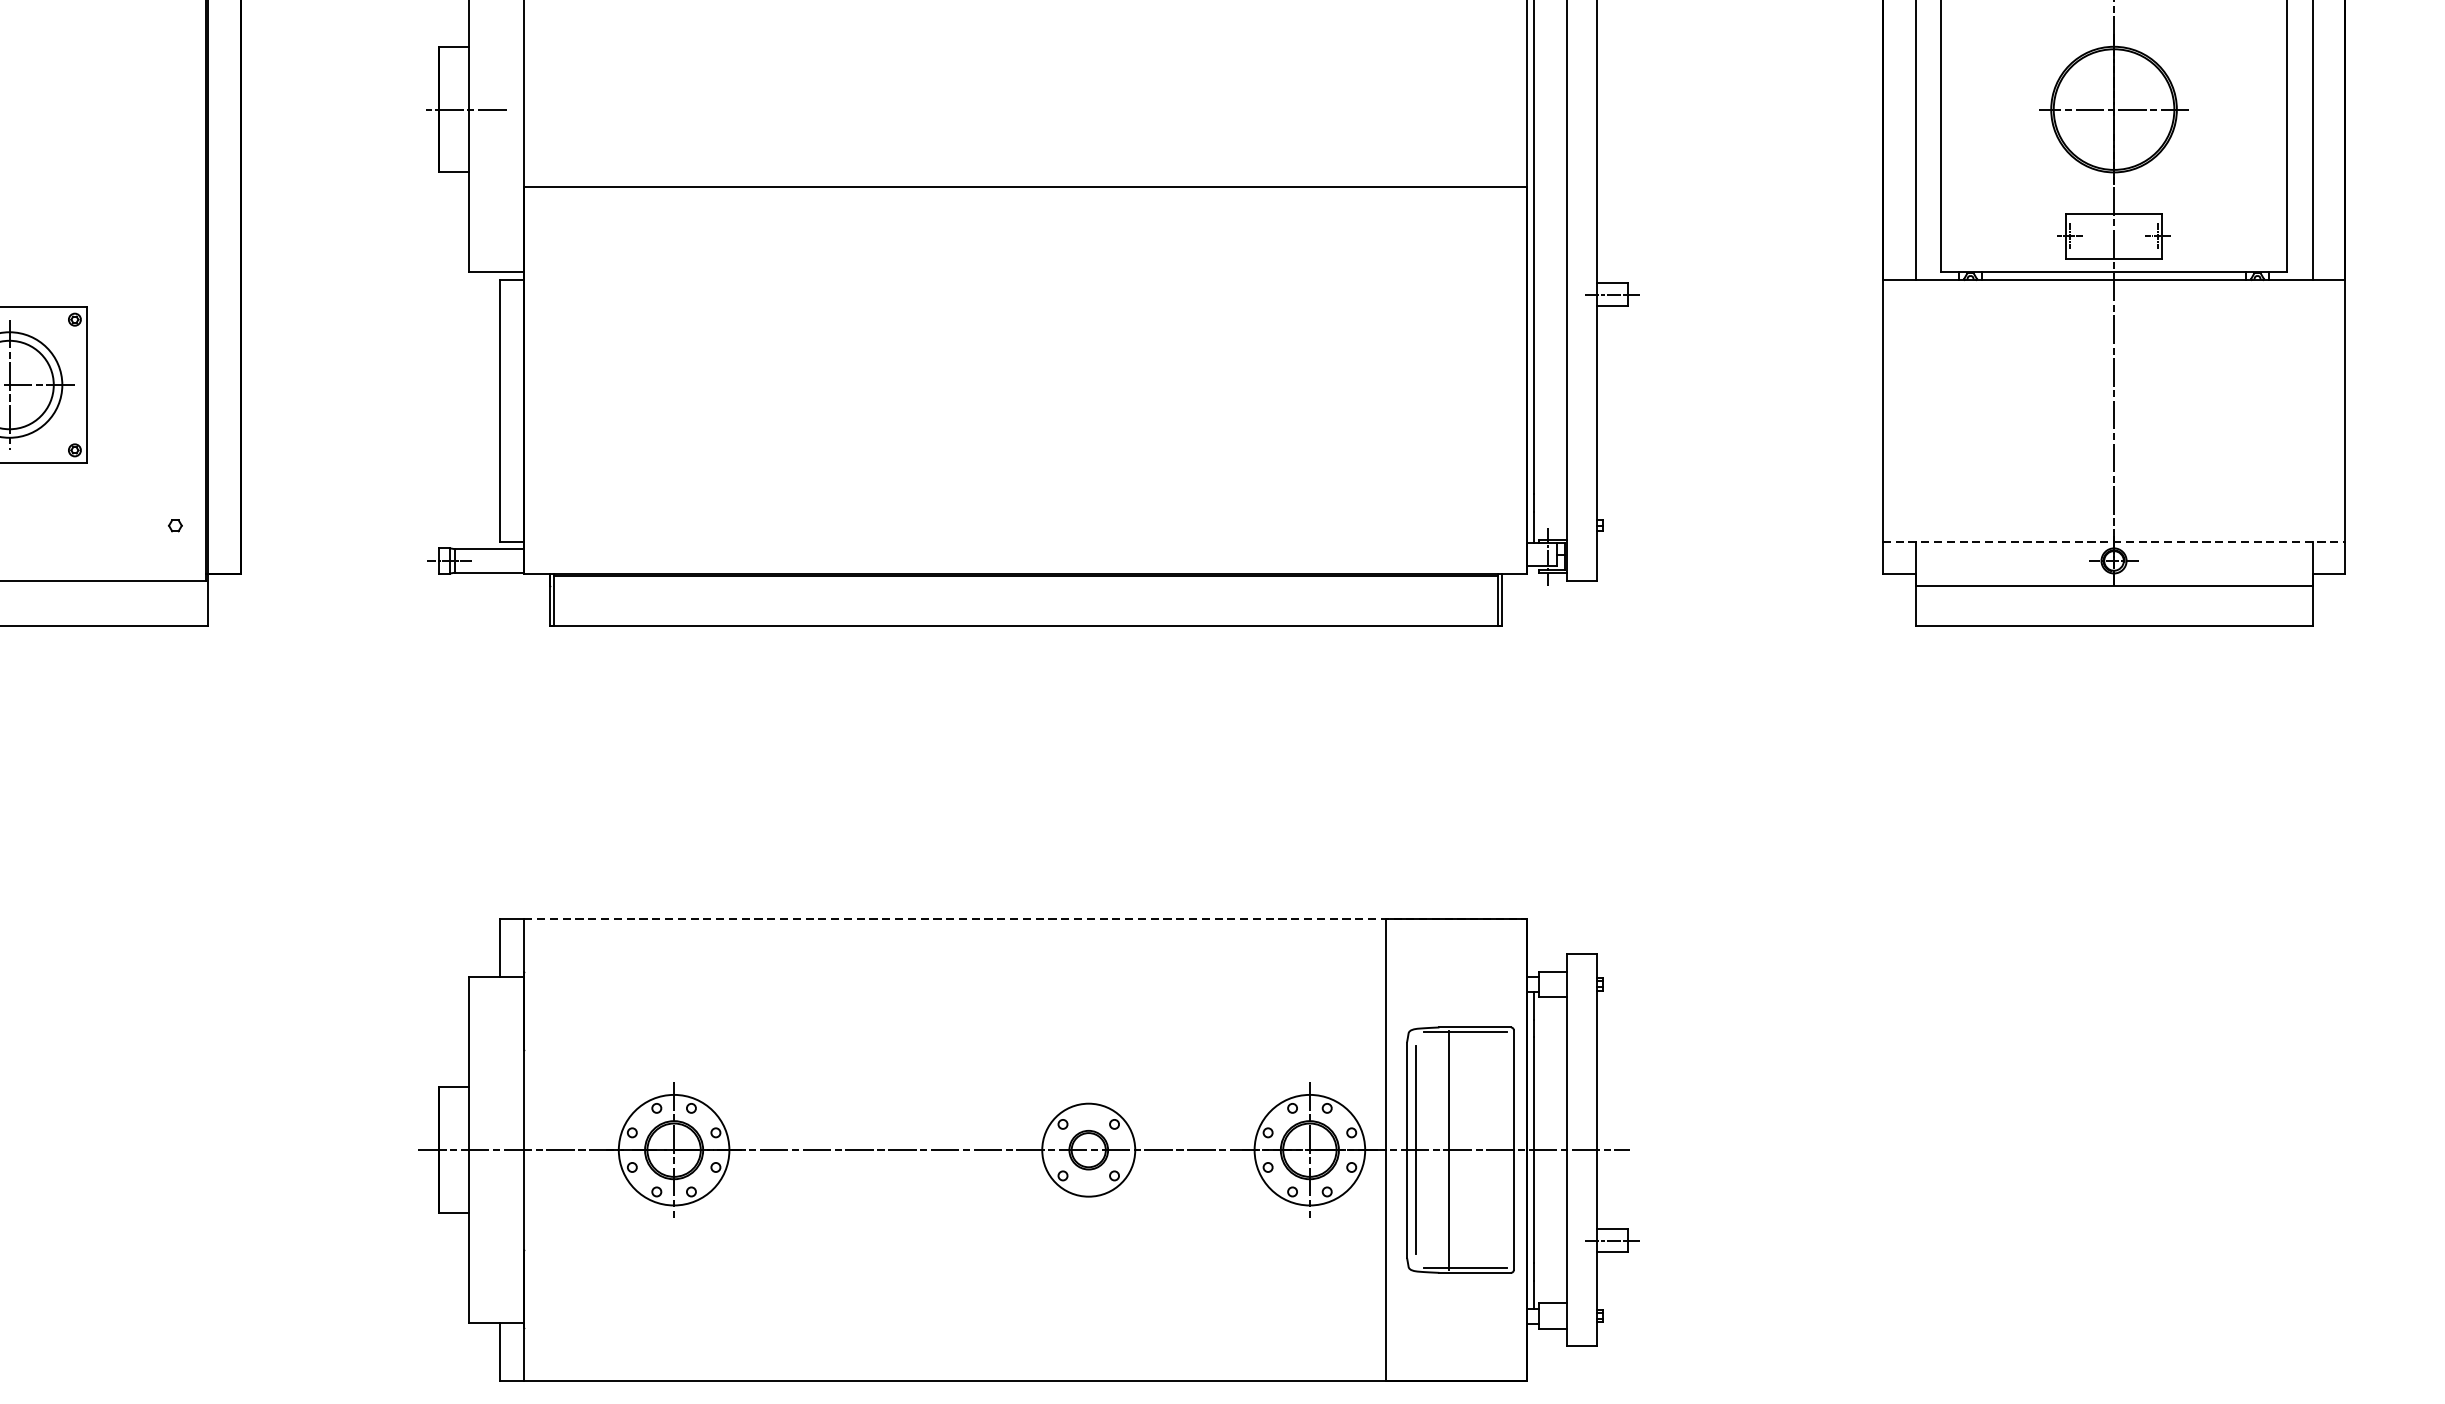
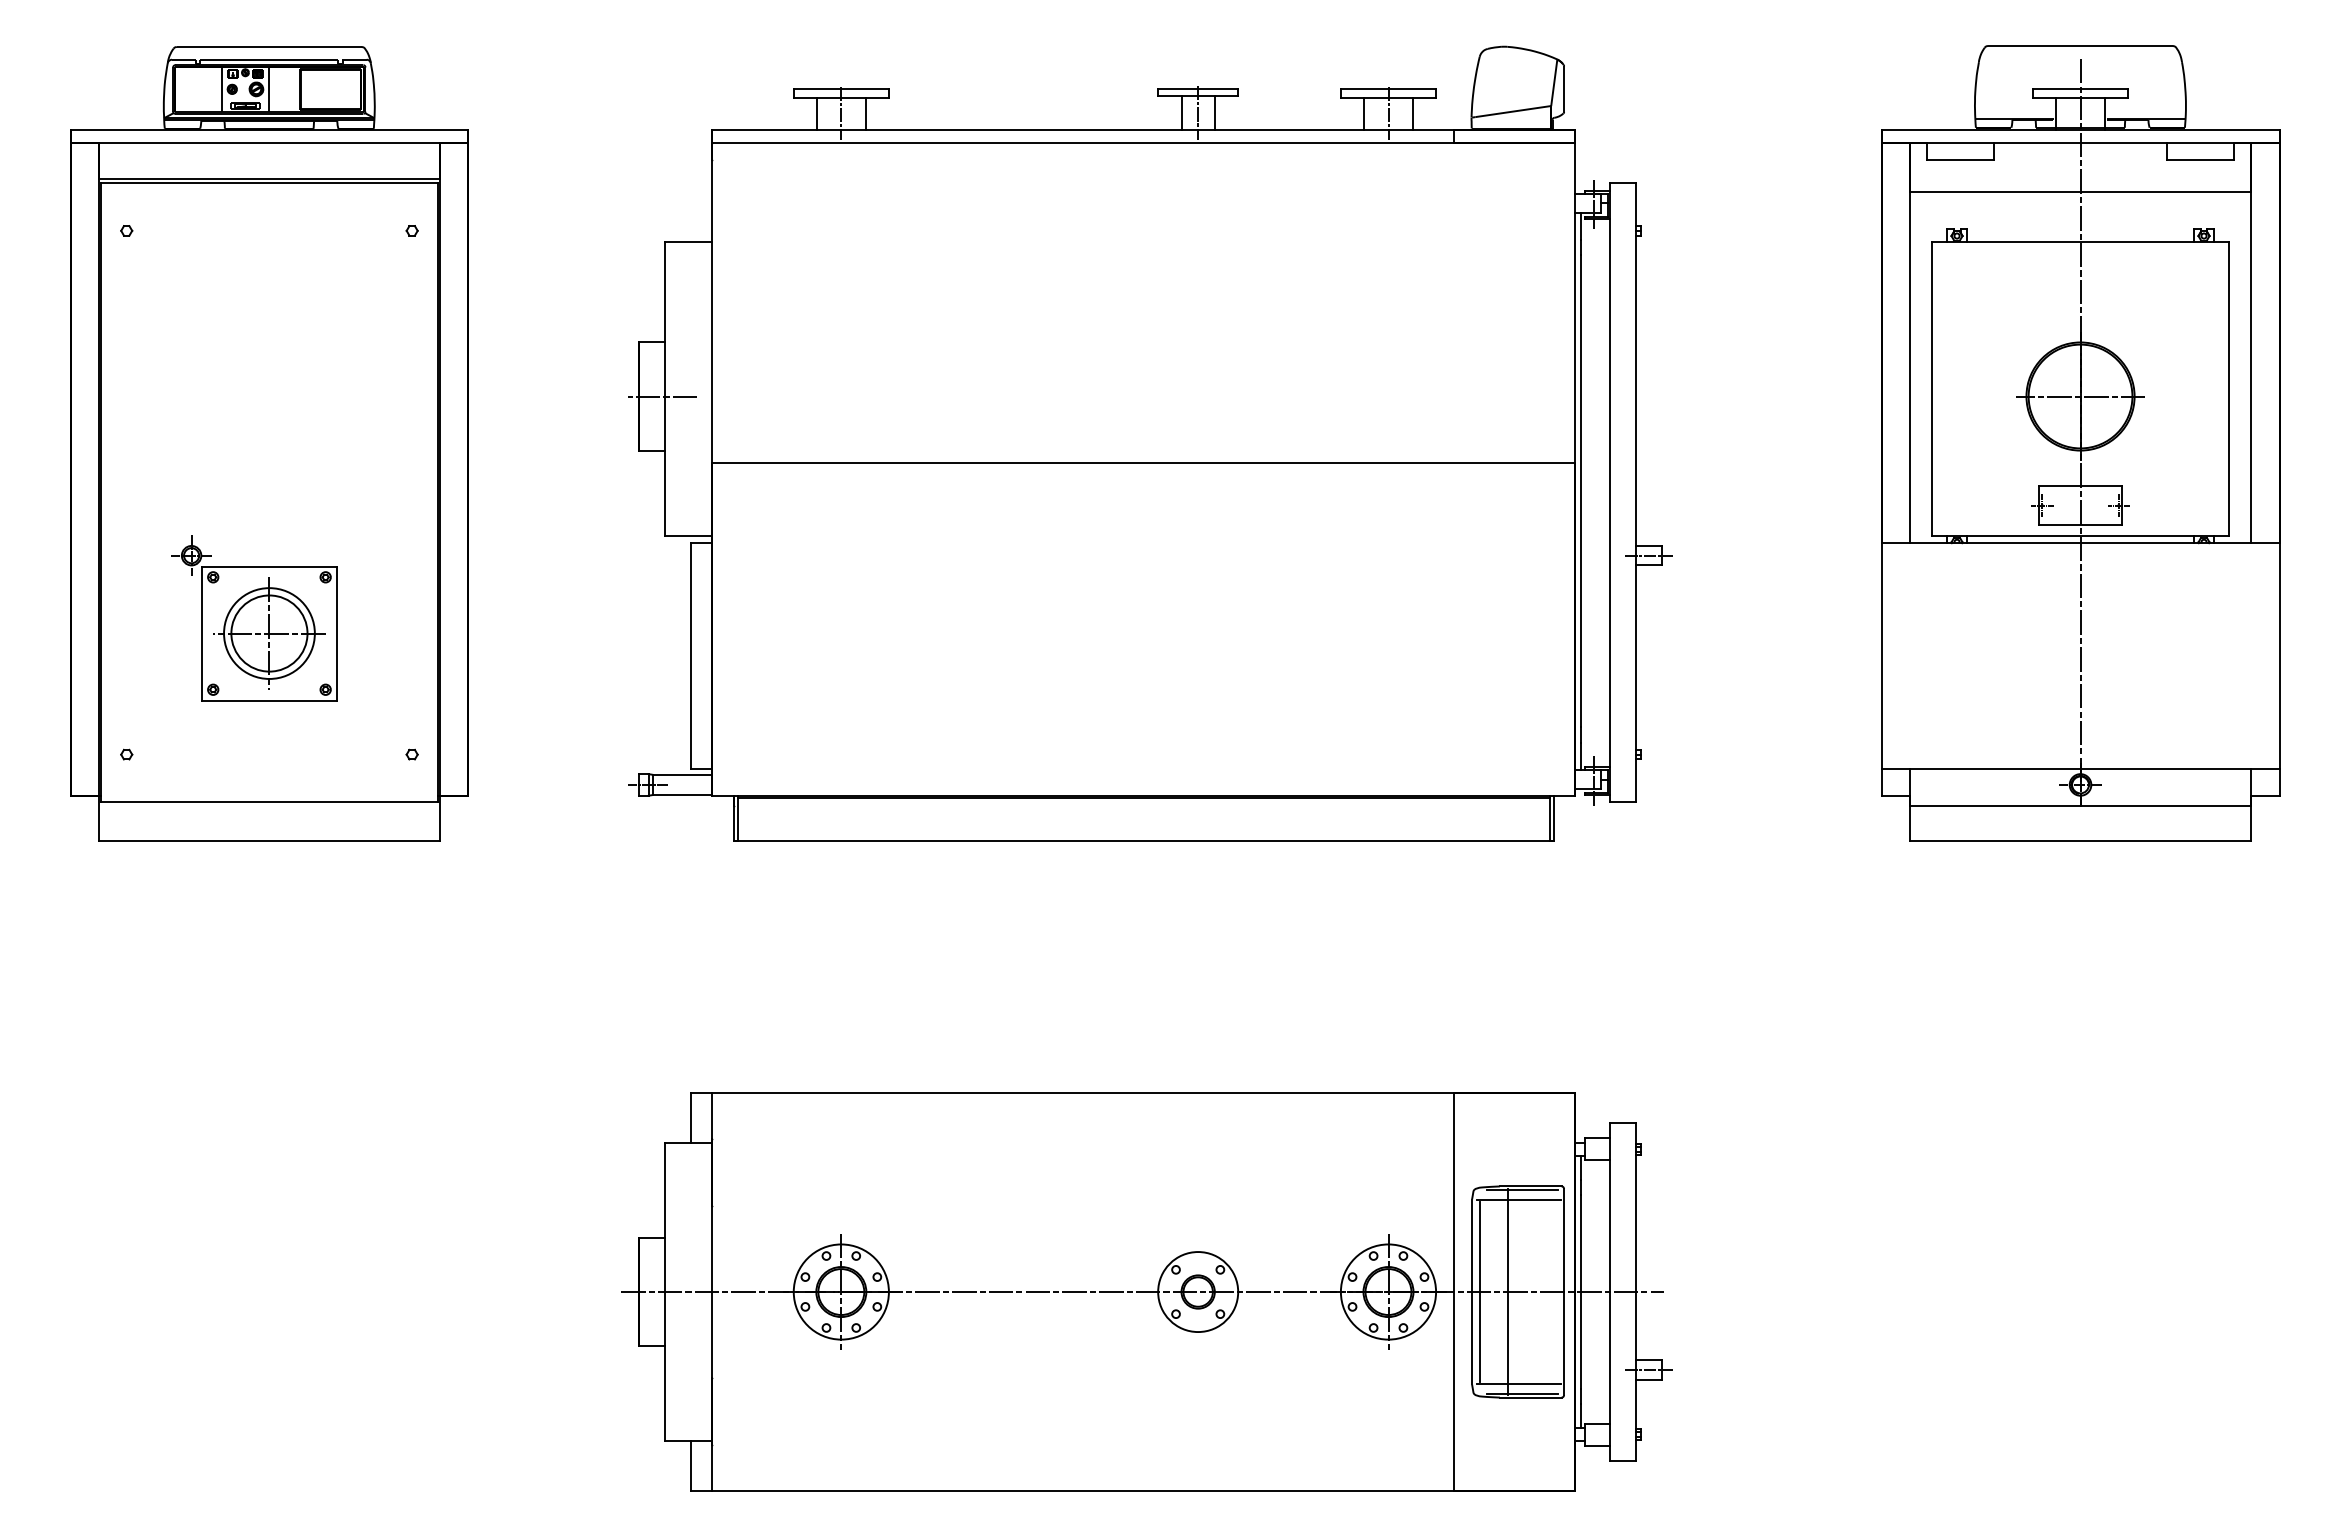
line: (2114, 541) -> (2080, 768), dashed -> solid
line: (1026, 919) -> (1144, 1093), dashed -> solid
line: (1460, 1042) -> (1518, 1199), added
line: (1460, 1257) -> (1518, 1384), added

